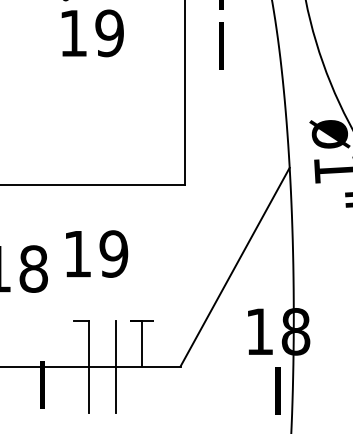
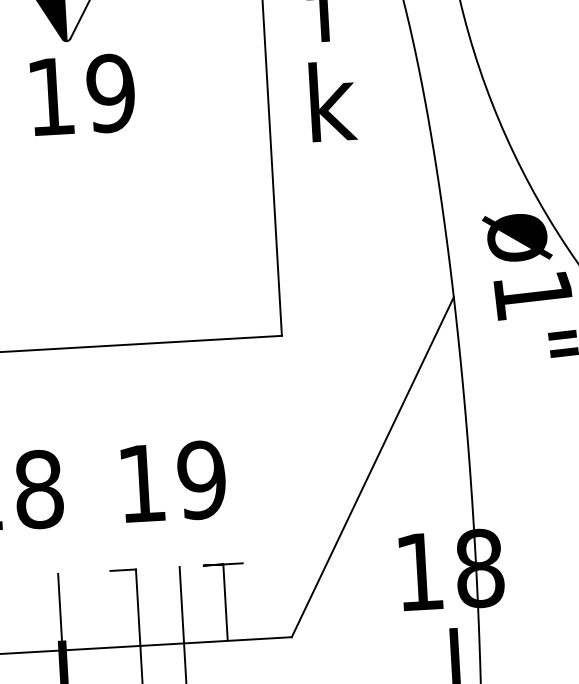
text: (92, 33) -> (82, 95), moved
text: (223, 45) -> (332, 100), l -> k
text: (97, 253) -> (174, 480), moved
line: (42, 343) -> (60, 612), added

